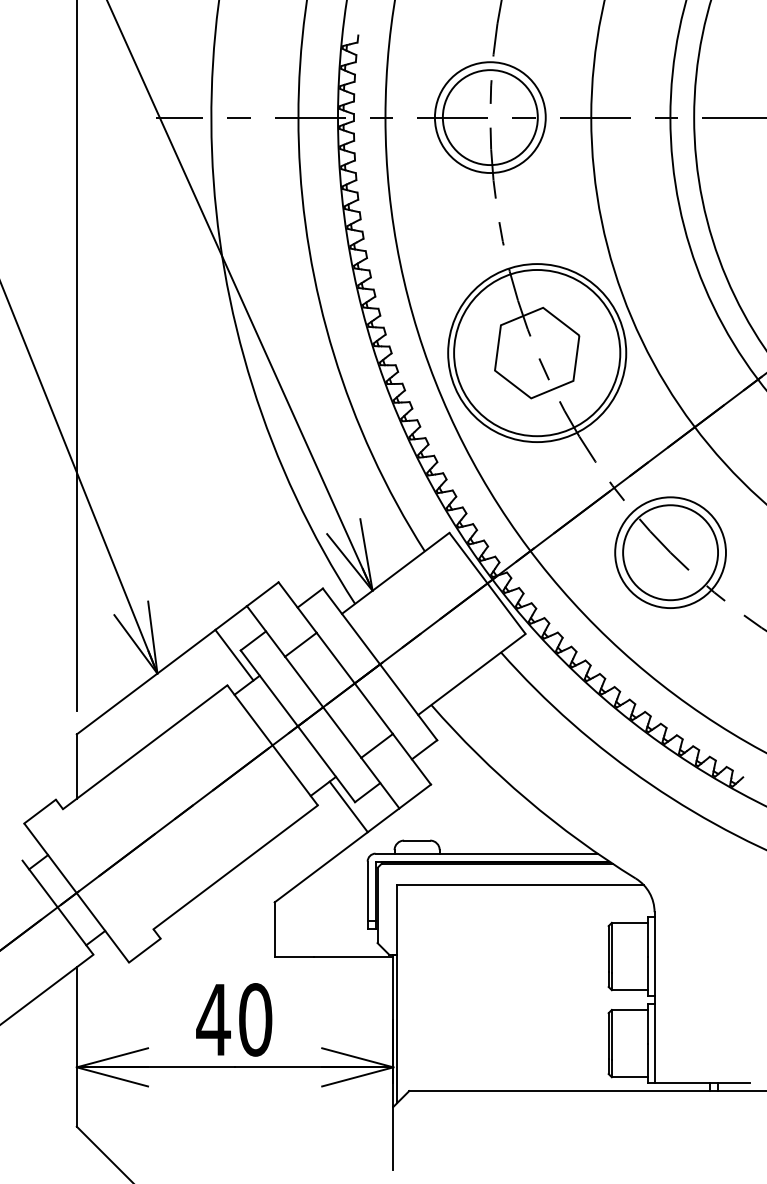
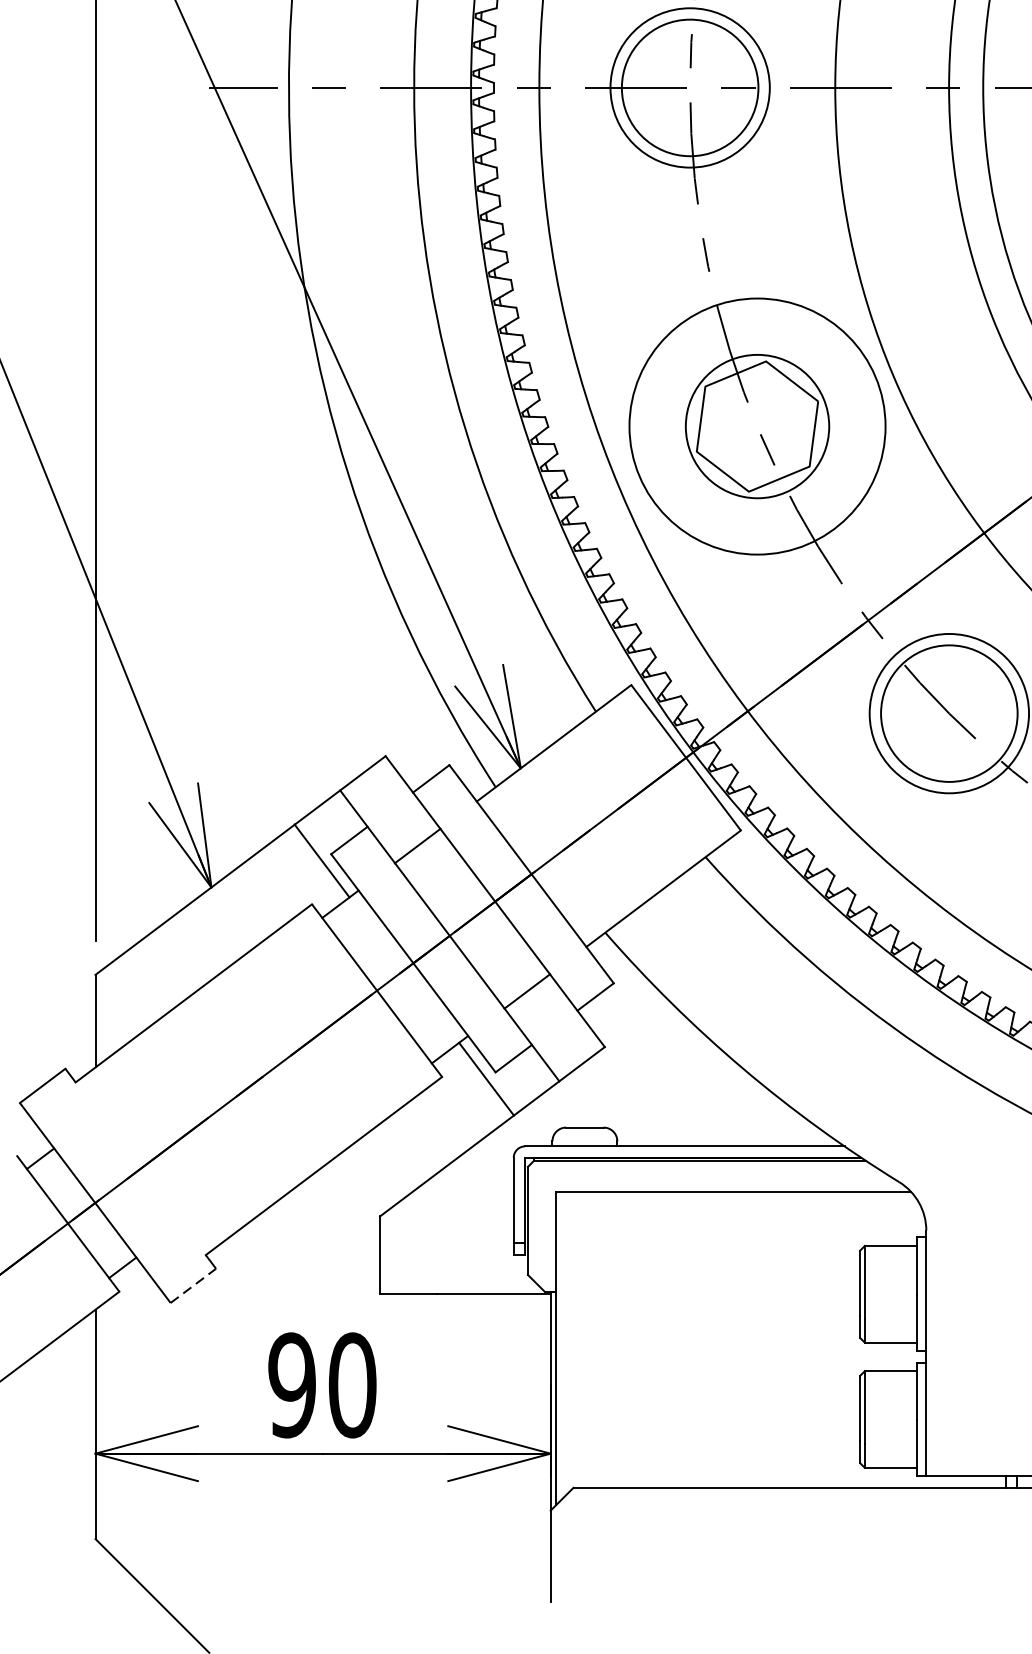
circle: (537, 353) -> (757, 427), size x0.6
line: (144, 950) -> (192, 1285), solid -> dashed
text: (213, 1019) -> (292, 1384), 40 -> 90

